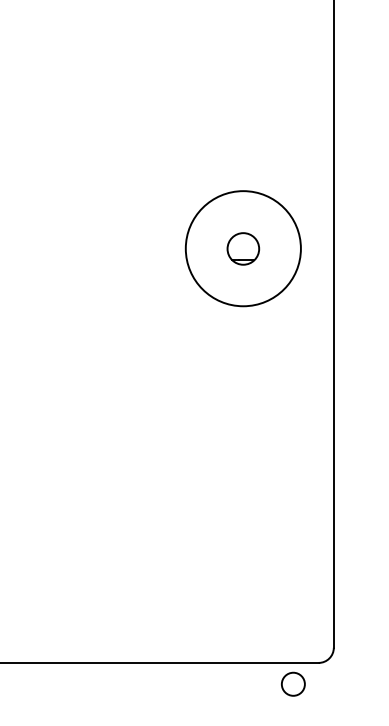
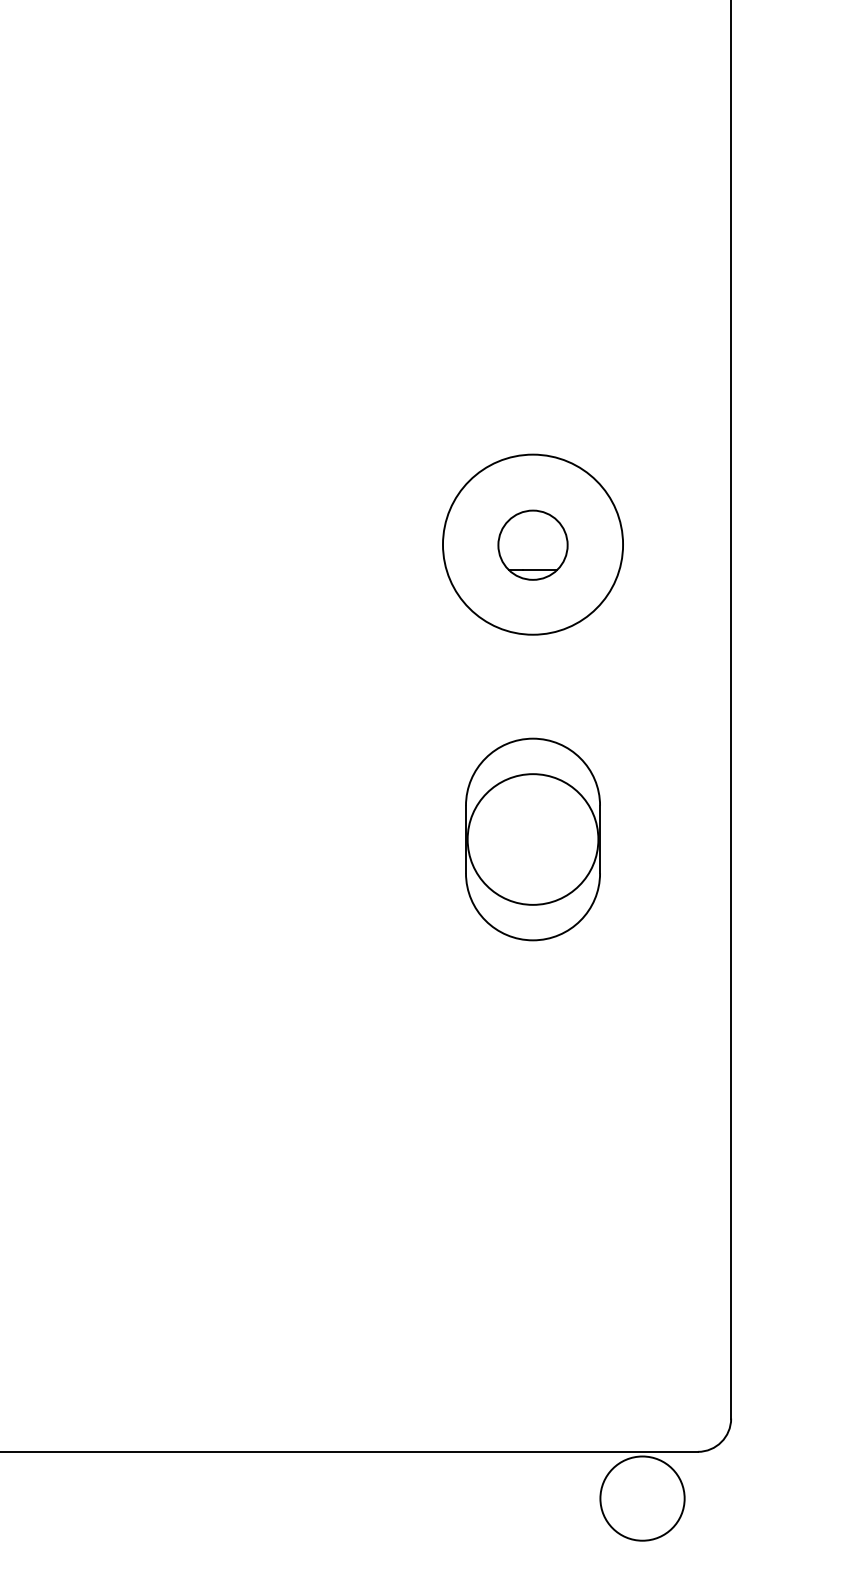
circle: (243, 248) -> (533, 544), size x0.71
part: (242, 383) -> (531, 839), added
circle: (293, 684) -> (642, 1499), size x1.67

